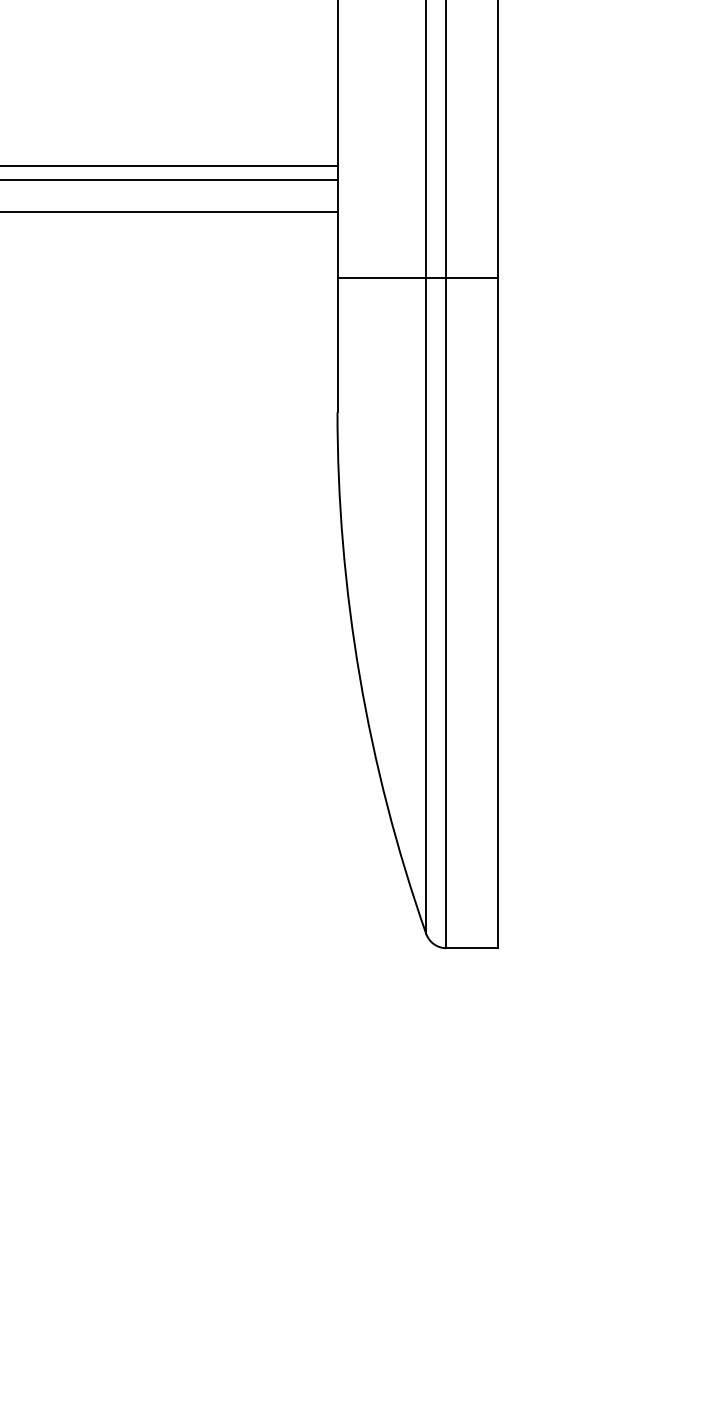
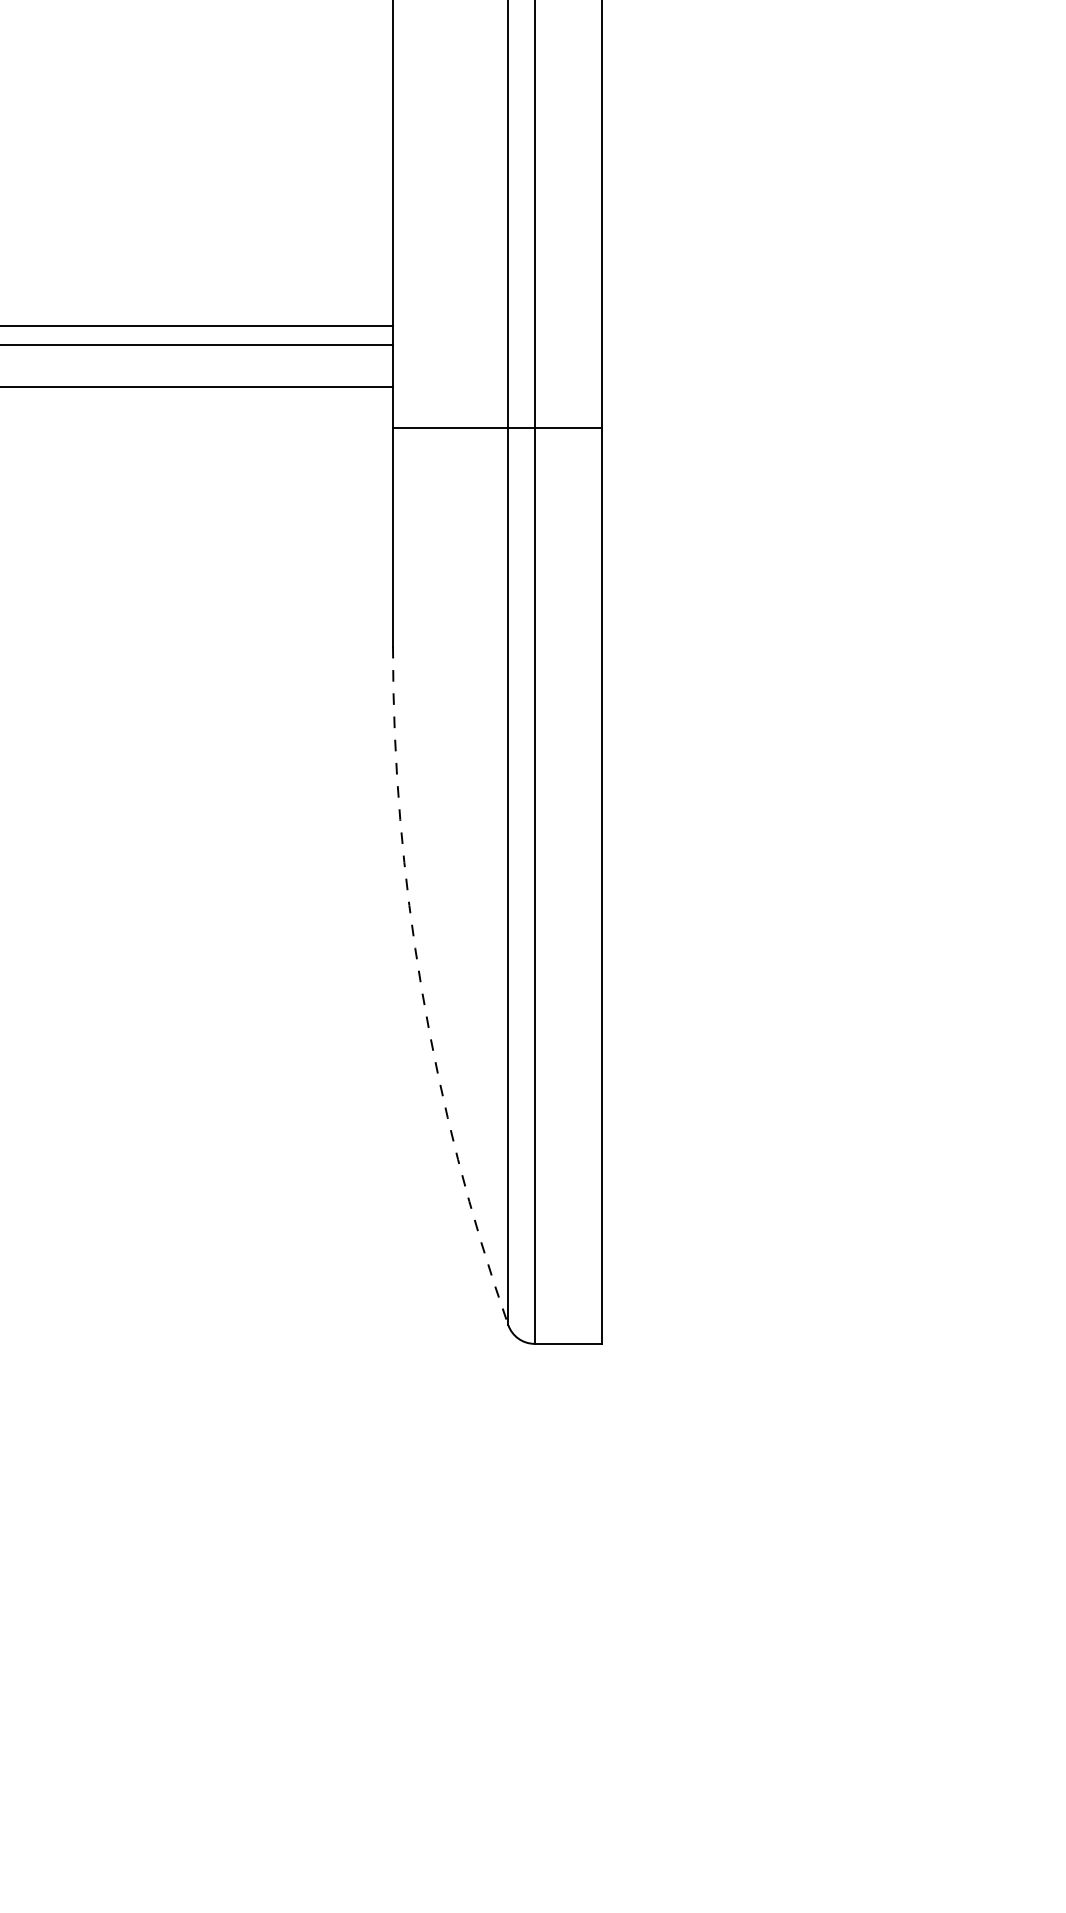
line: (417, 278) -> (497, 427), moved
arc: (360, 676) -> (422, 990), solid -> dashed

